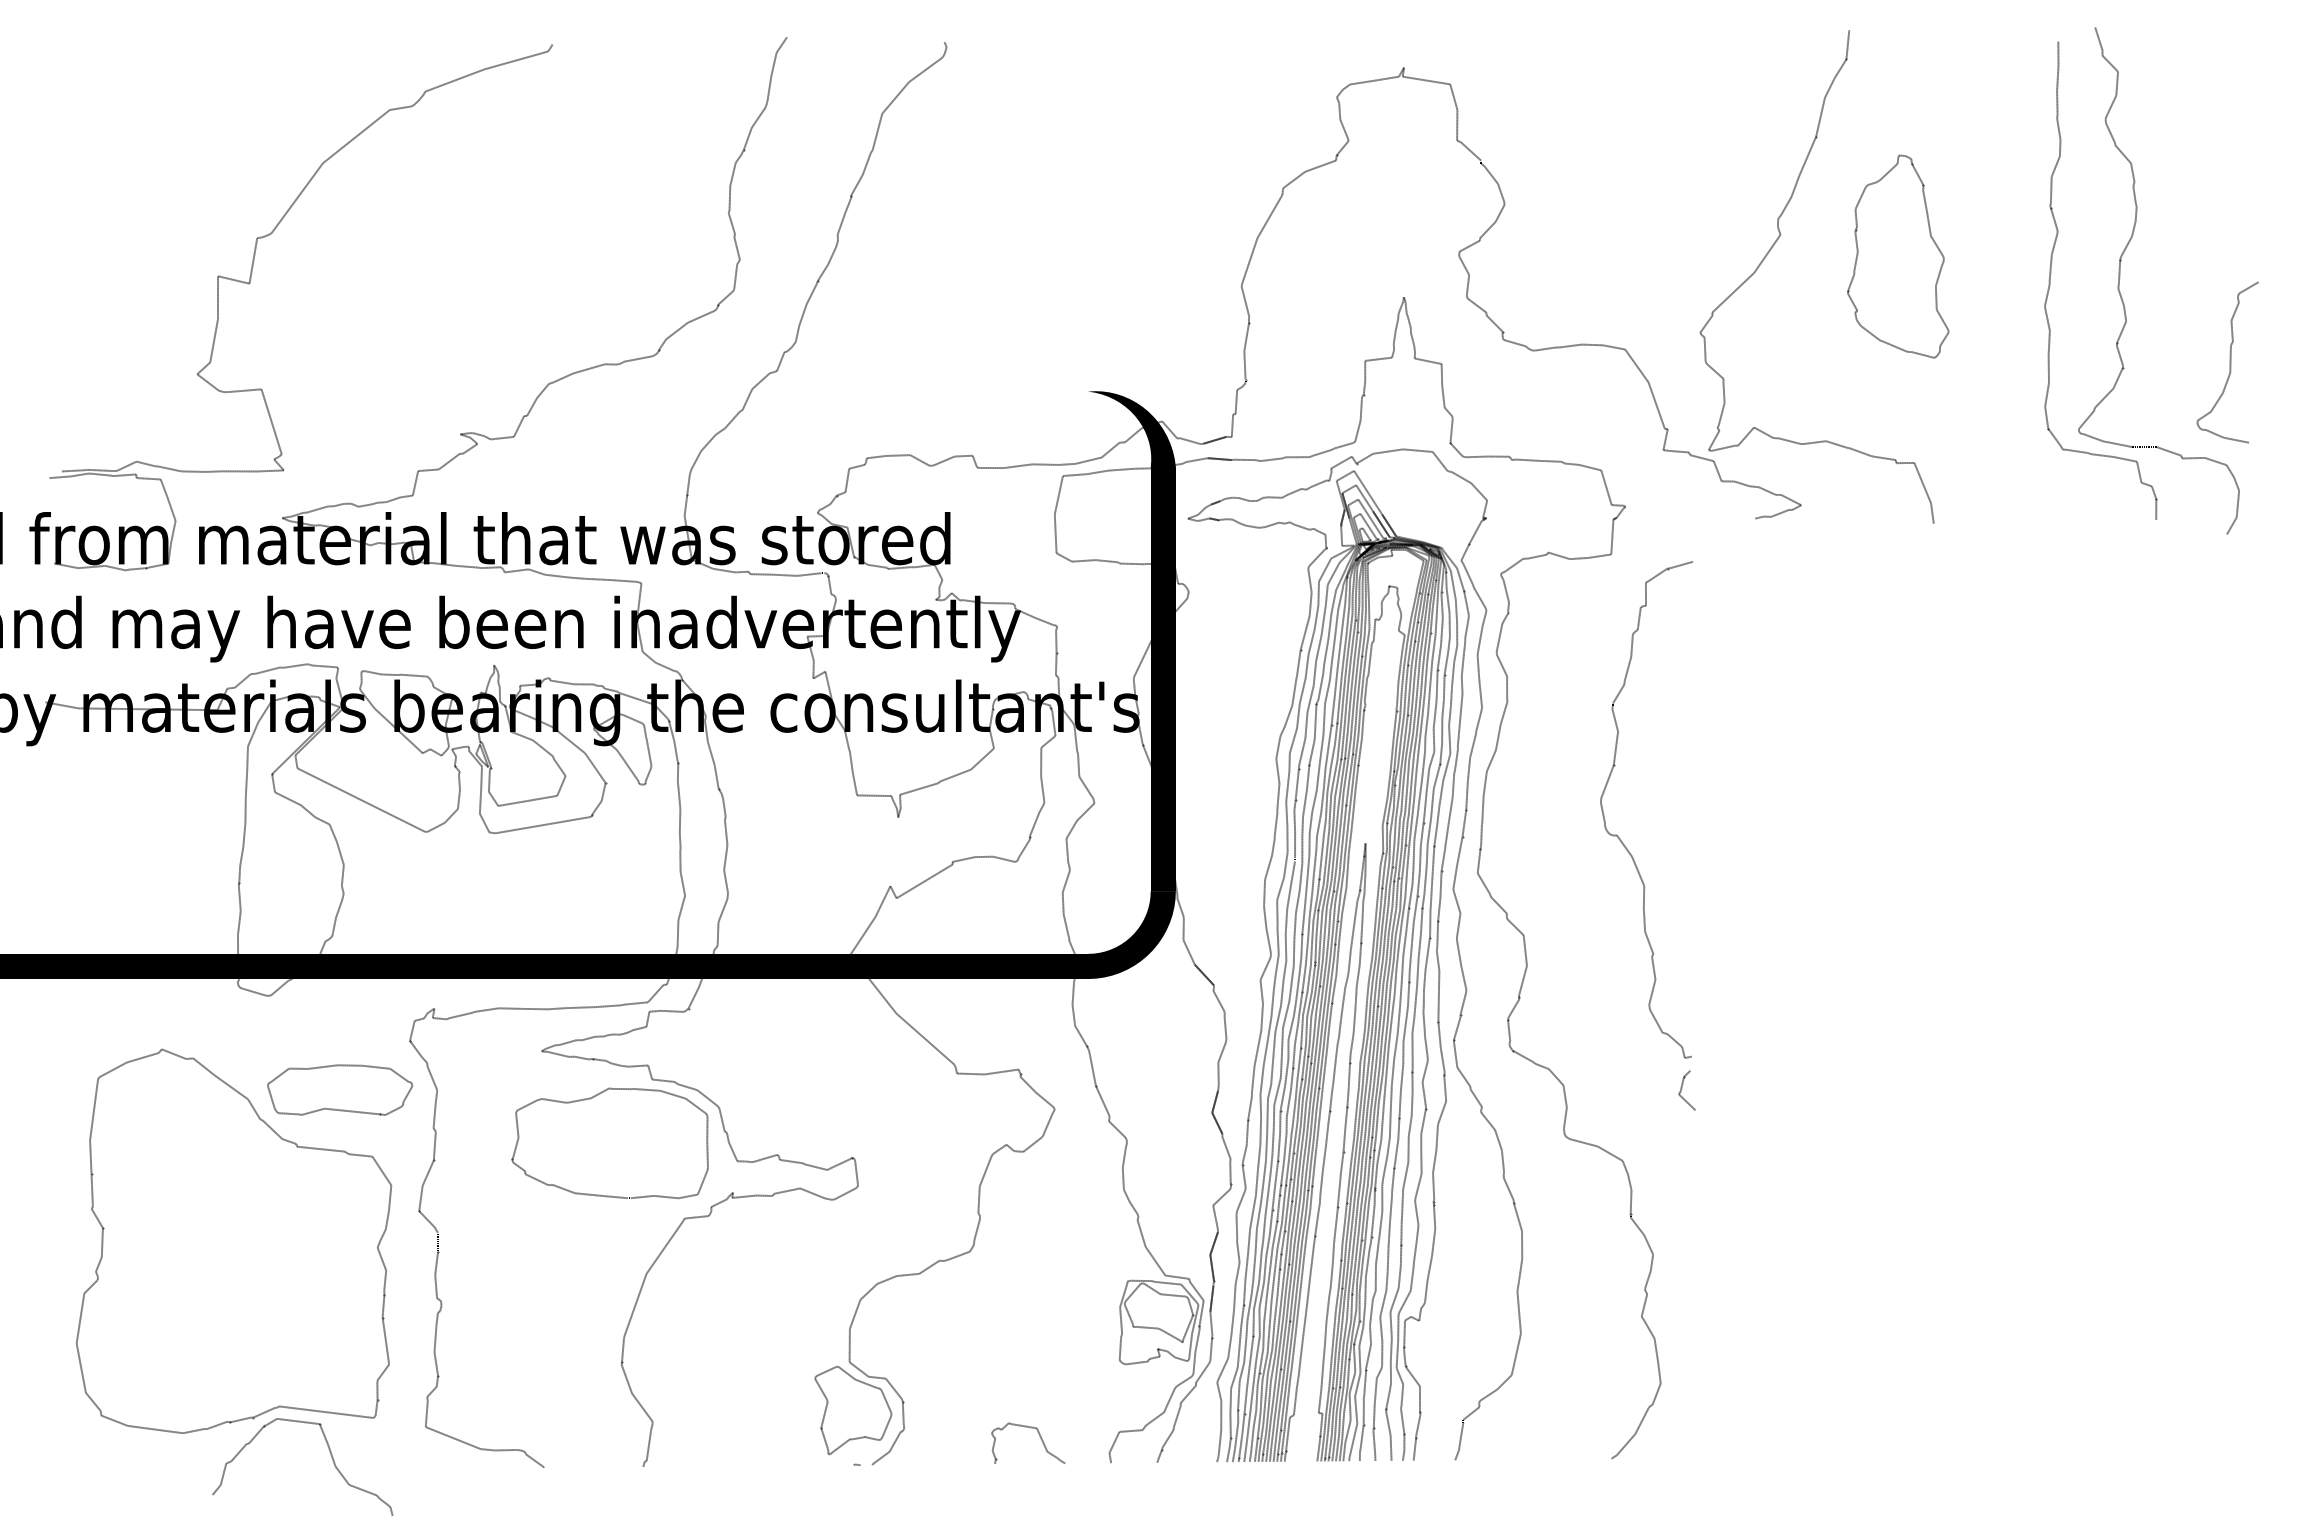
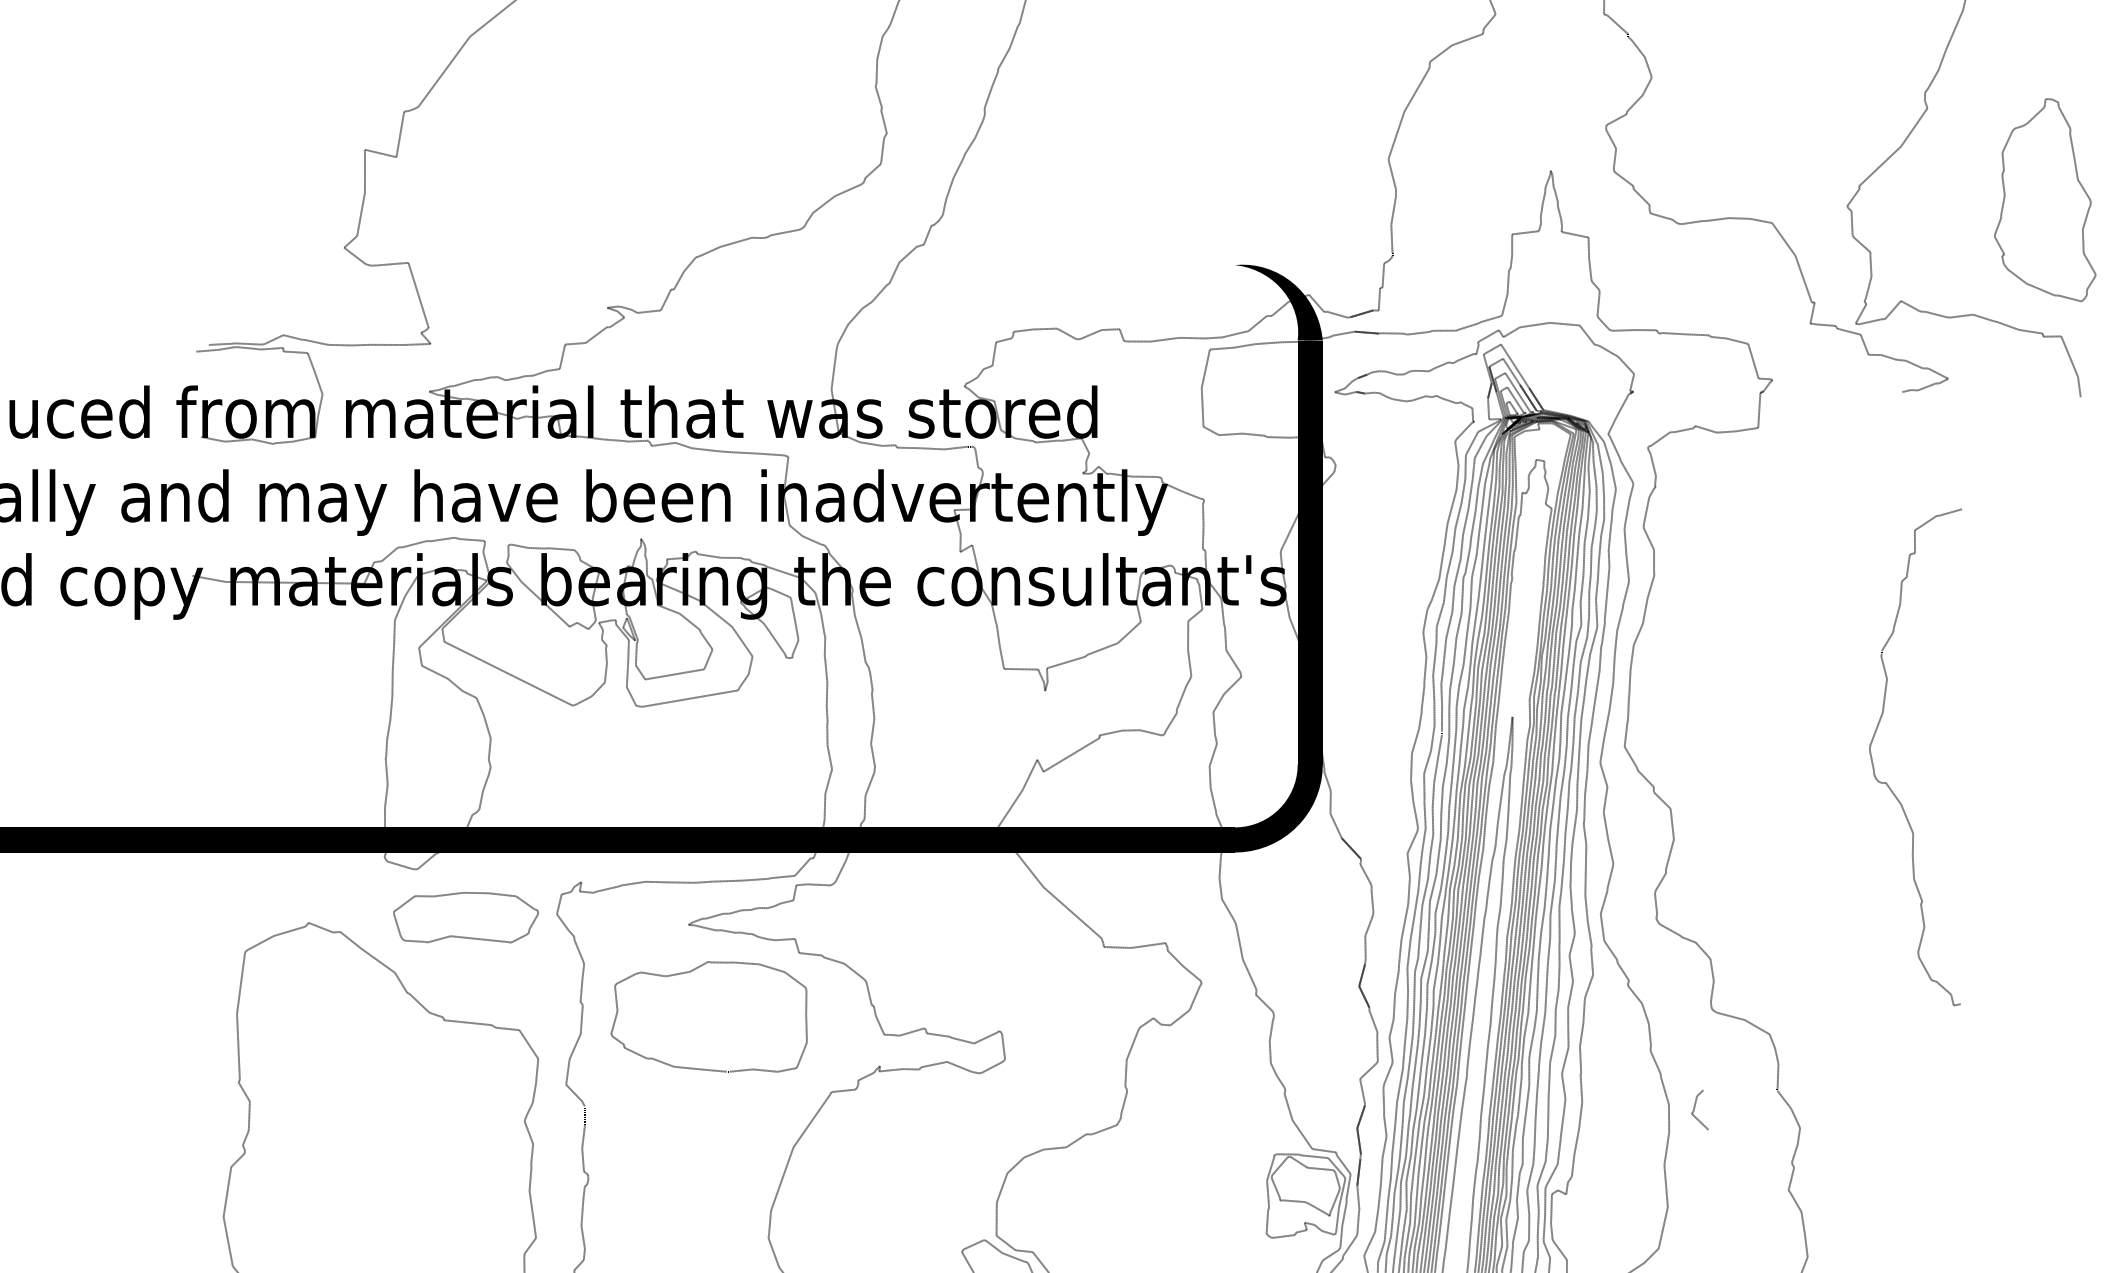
part: (1898, 256) -> (2045, 200), moved
curve: (1618, 835) -> (1887, 783), moved
line: (1682, 1088) -> (1695, 1108), moved
part: (340, 1089) -> (466, 917), moved
part: (590, 1099) -> (689, 973), moved

